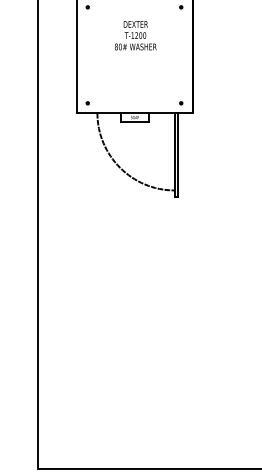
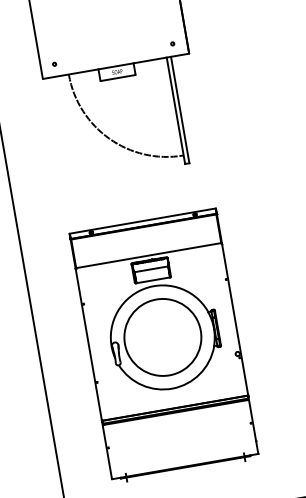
part: (134, 333) -> (163, 345), added

